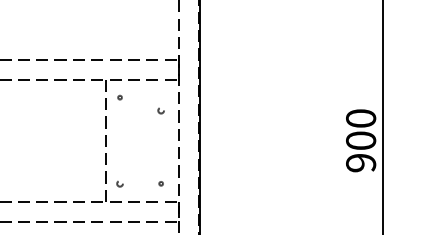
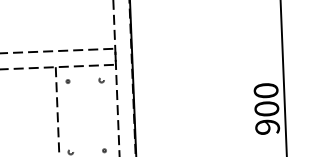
circle: (160, 110) -> (101, 80), moved

